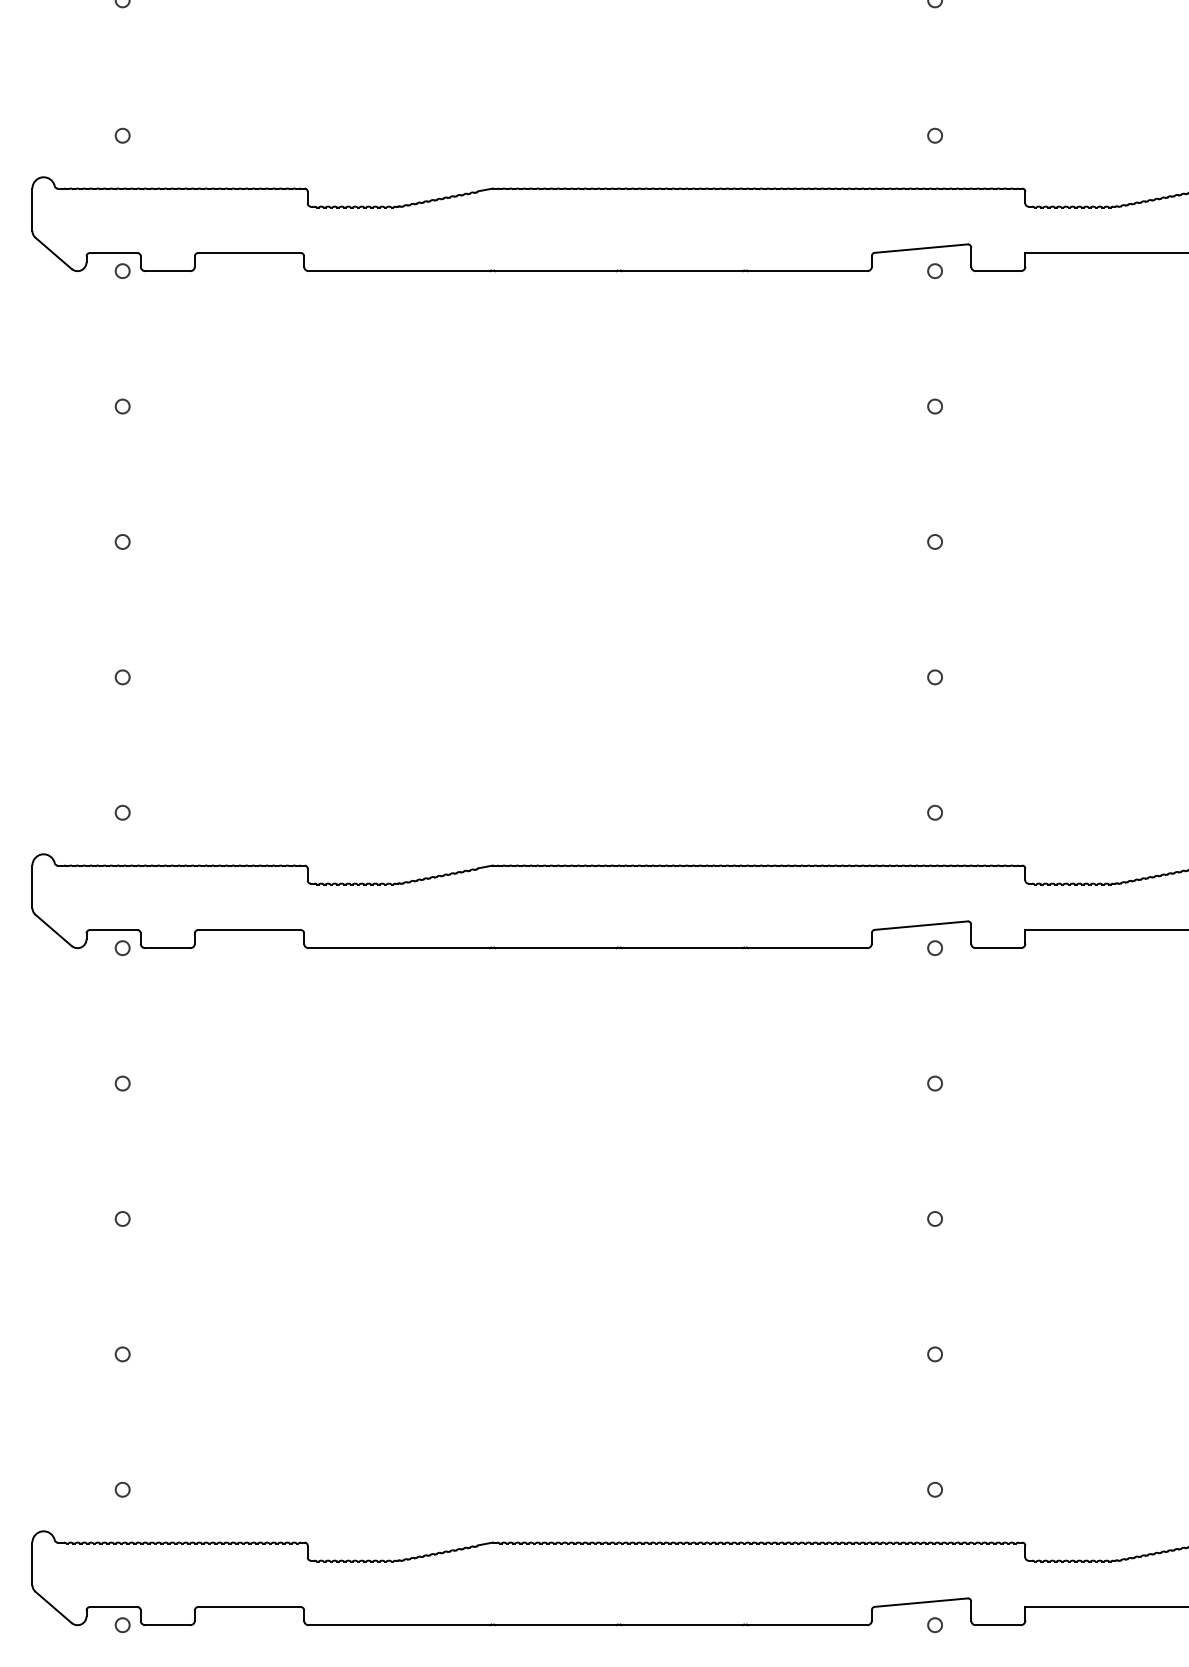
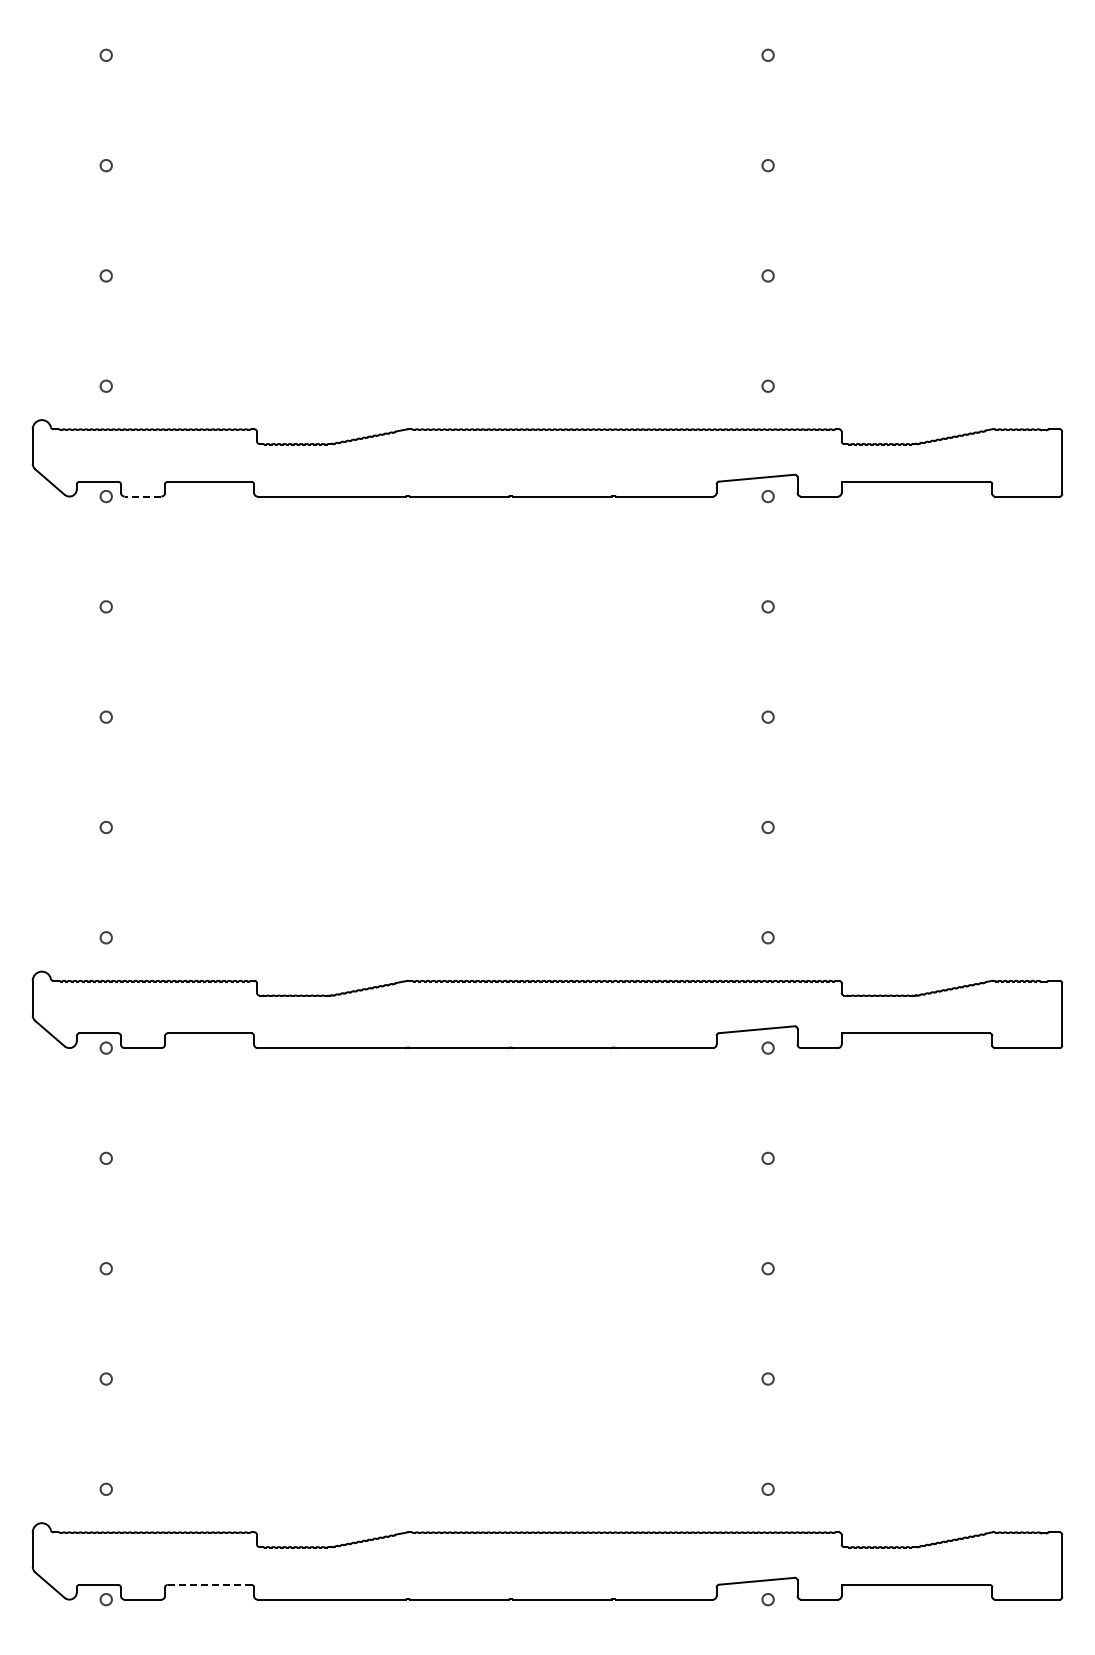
line: (167, 271) -> (142, 496), solid -> dashed
line: (249, 1606) -> (209, 1584), solid -> dashed

